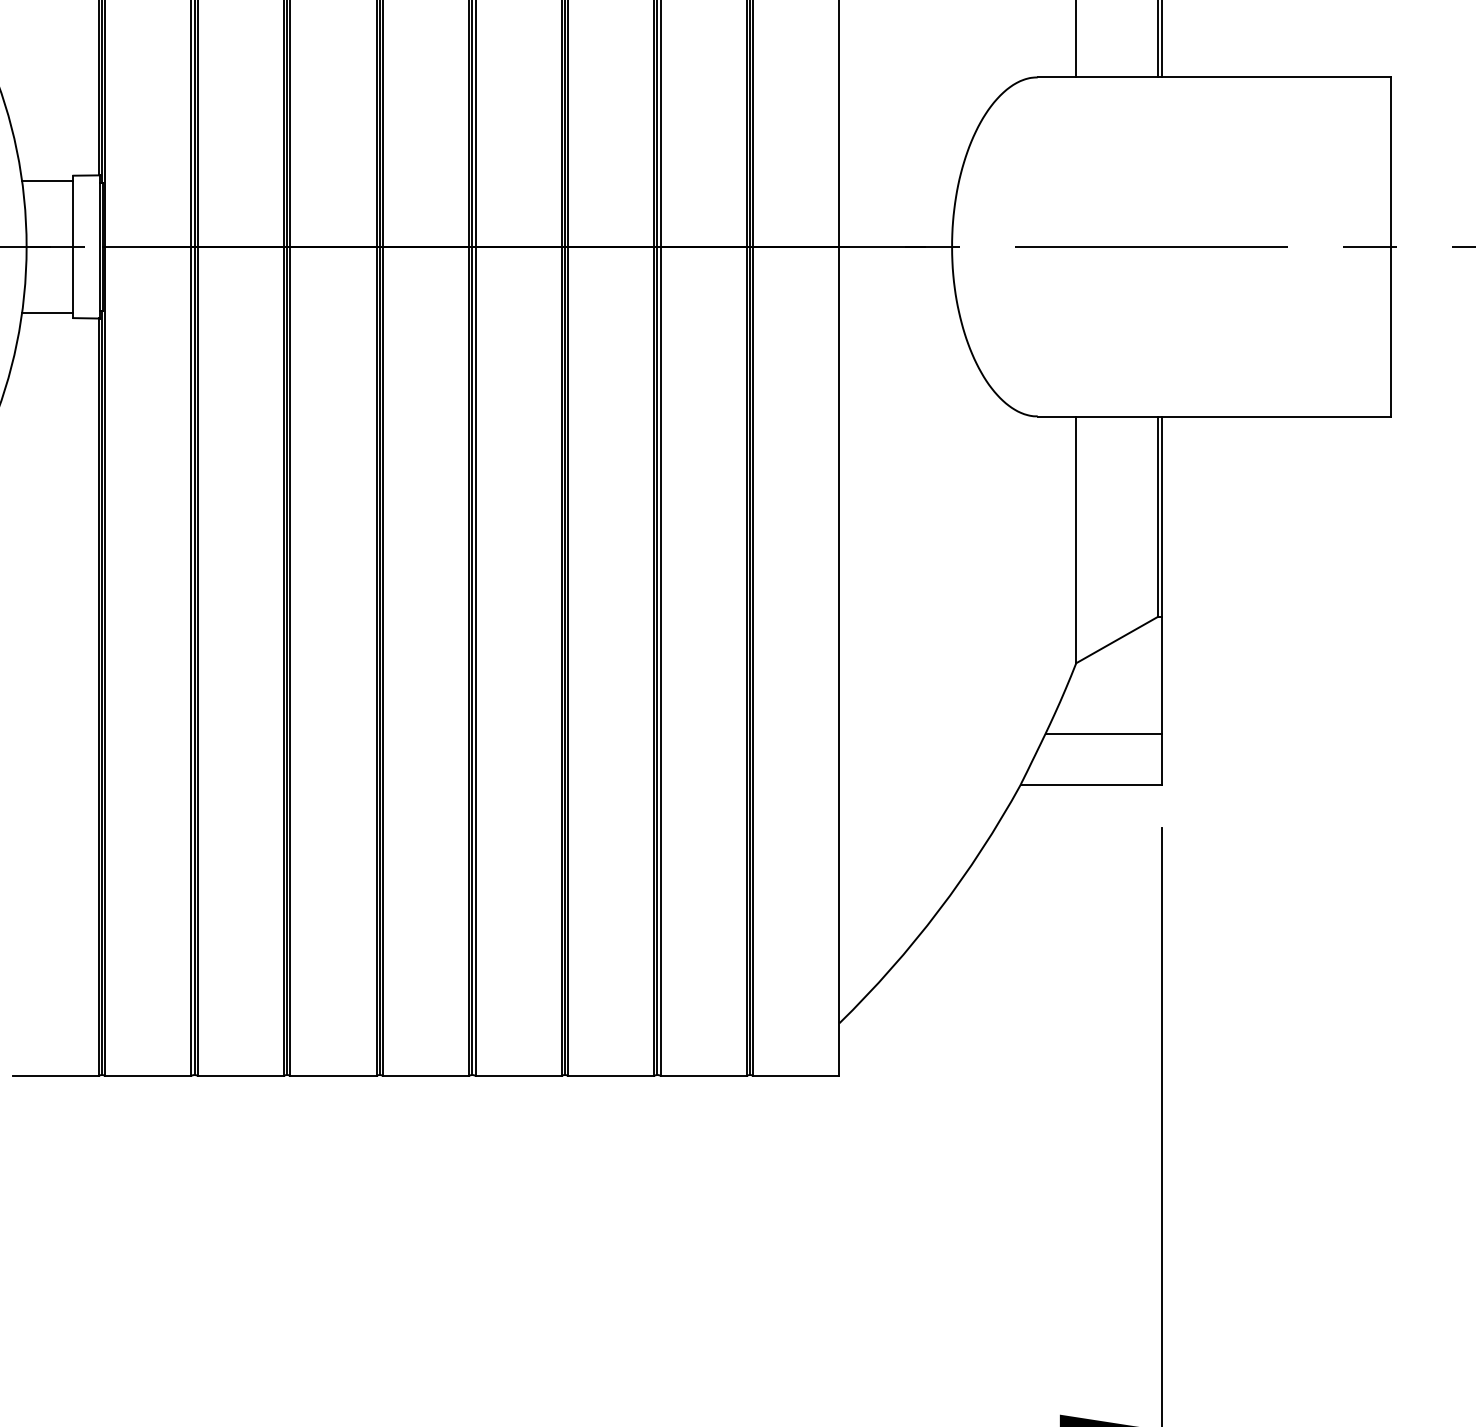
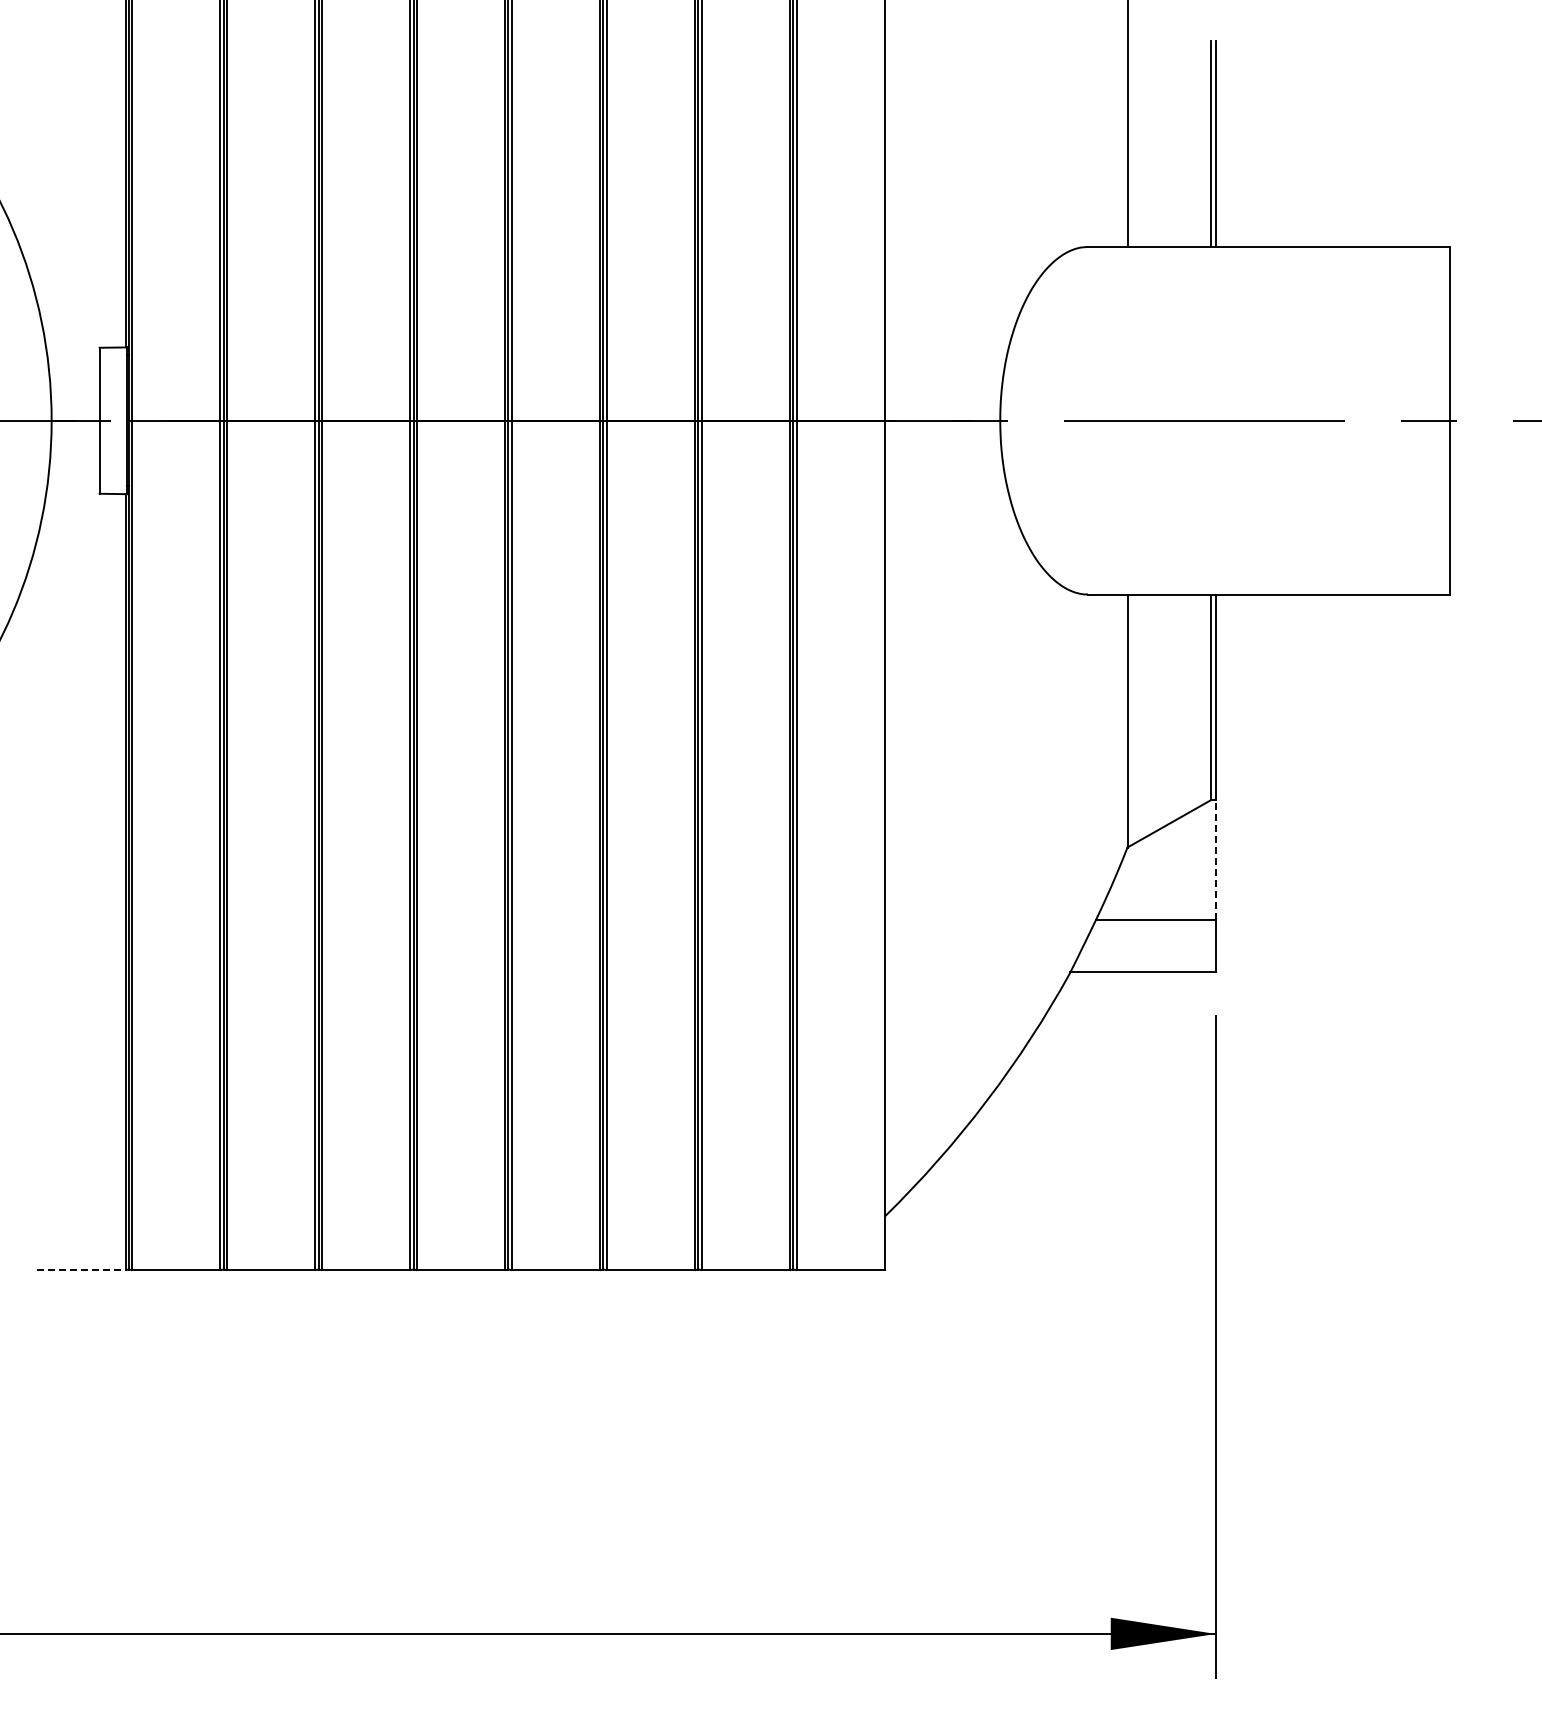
line: (47, 181) -> (73, 353), removed
line: (47, 312) -> (73, 488), removed
line: (1162, 675) -> (1215, 860), solid -> dashed
line: (55, 1075) -> (81, 1270), solid -> dashed

